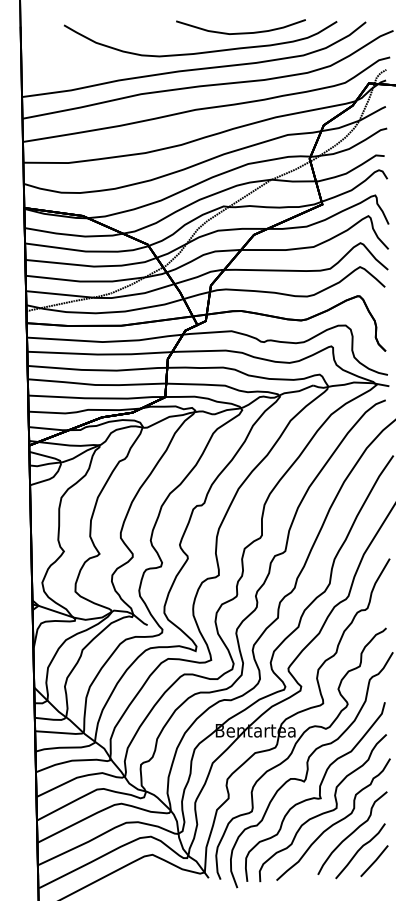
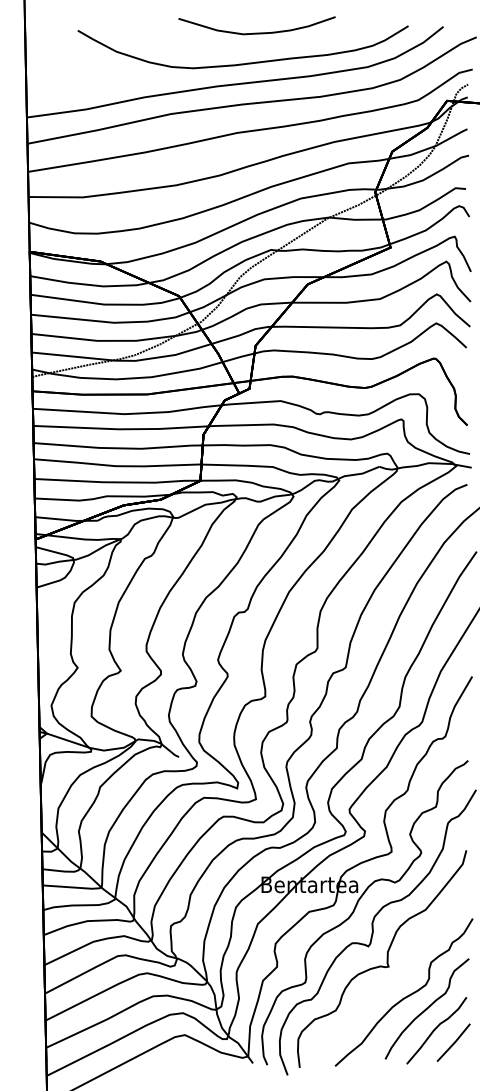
part: (240, 32) -> (256, 32), moved
part: (323, 808) -> (391, 978), removed

